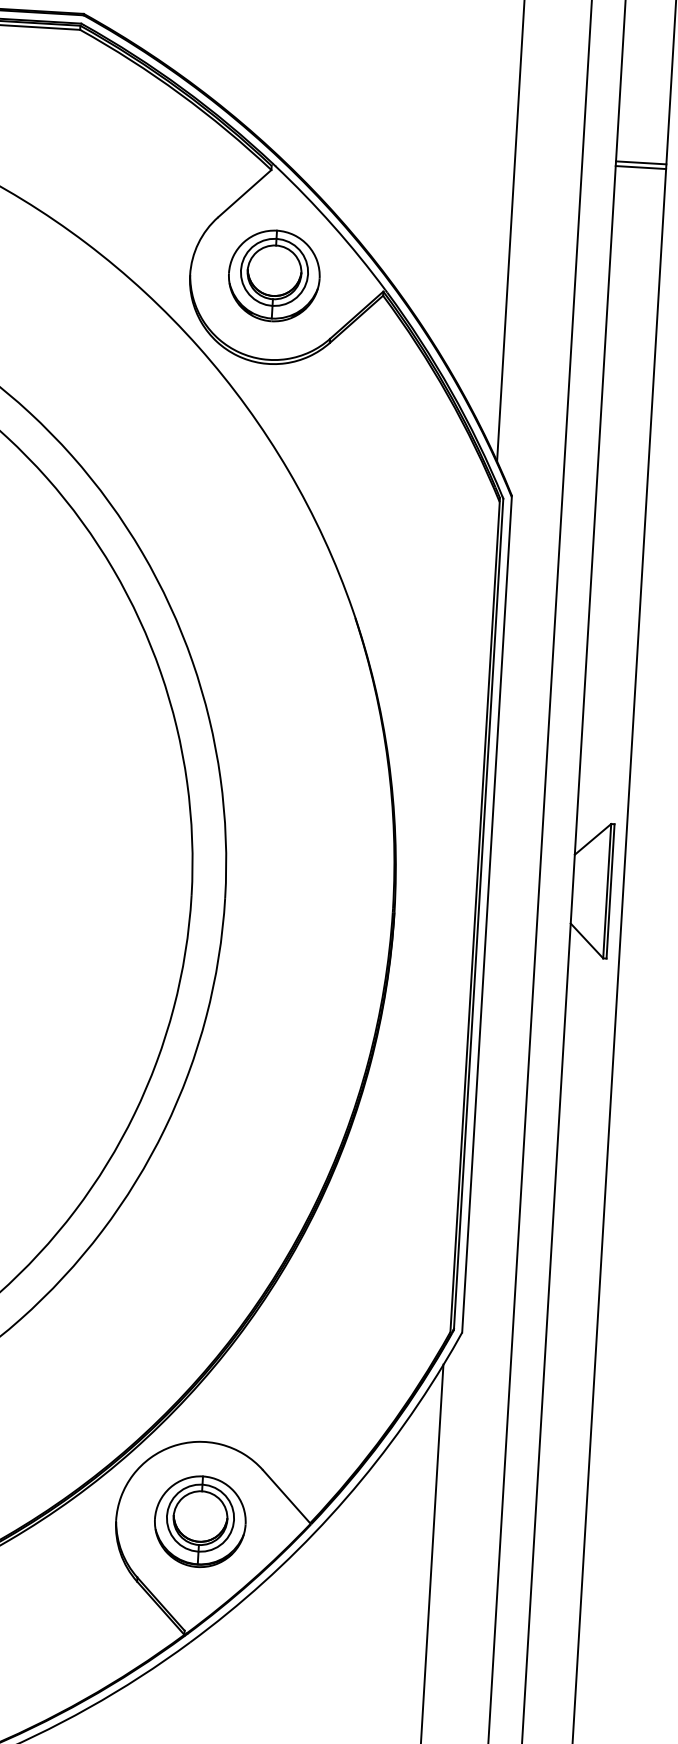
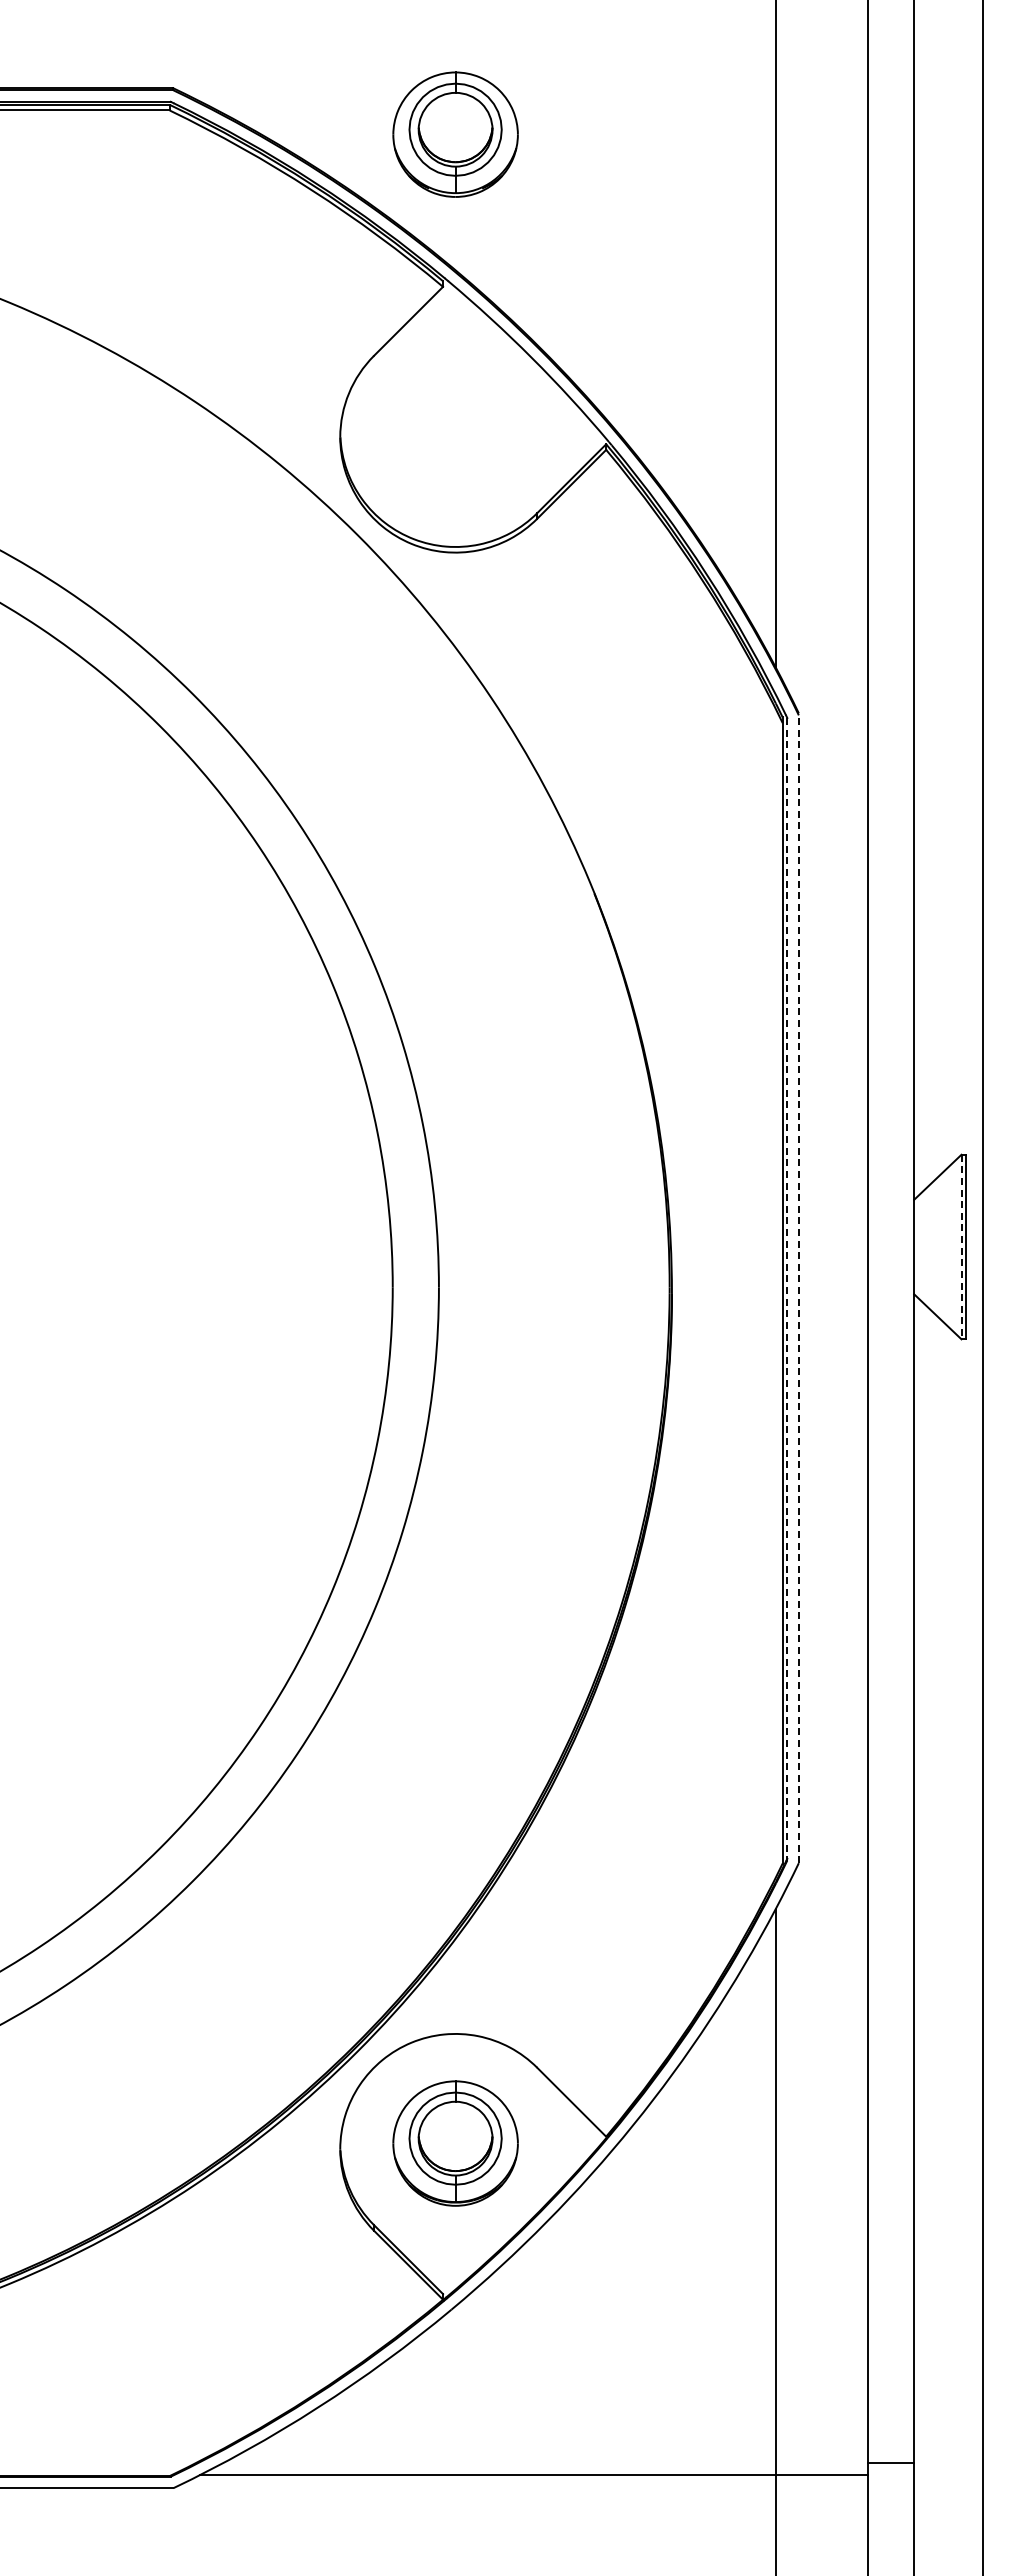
line: (641, 162) -> (948, 246), removed
line: (640, 167) -> (948, 253), removed
part: (274, 275) -> (455, 134), moved
line: (607, 891) -> (961, 1247), solid -> dashed
line: (478, 914) -> (787, 1289), solid -> dashed
line: (486, 914) -> (798, 1288), solid -> dashed

